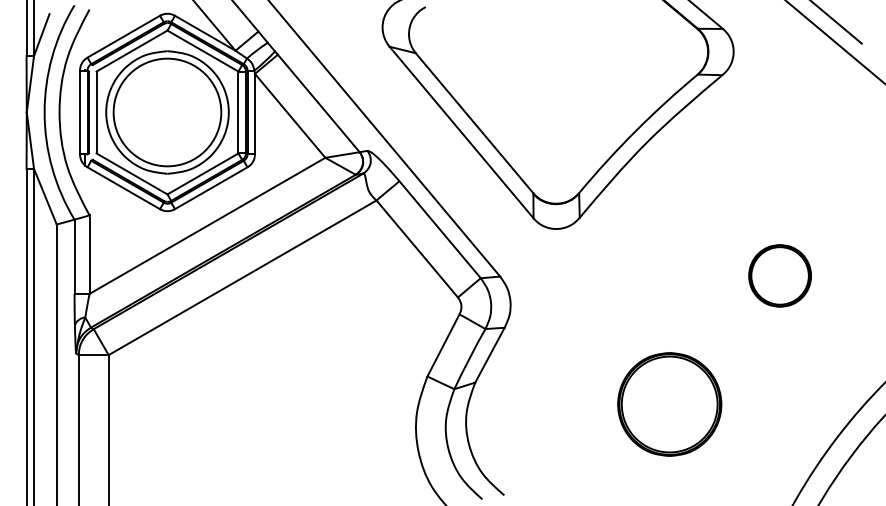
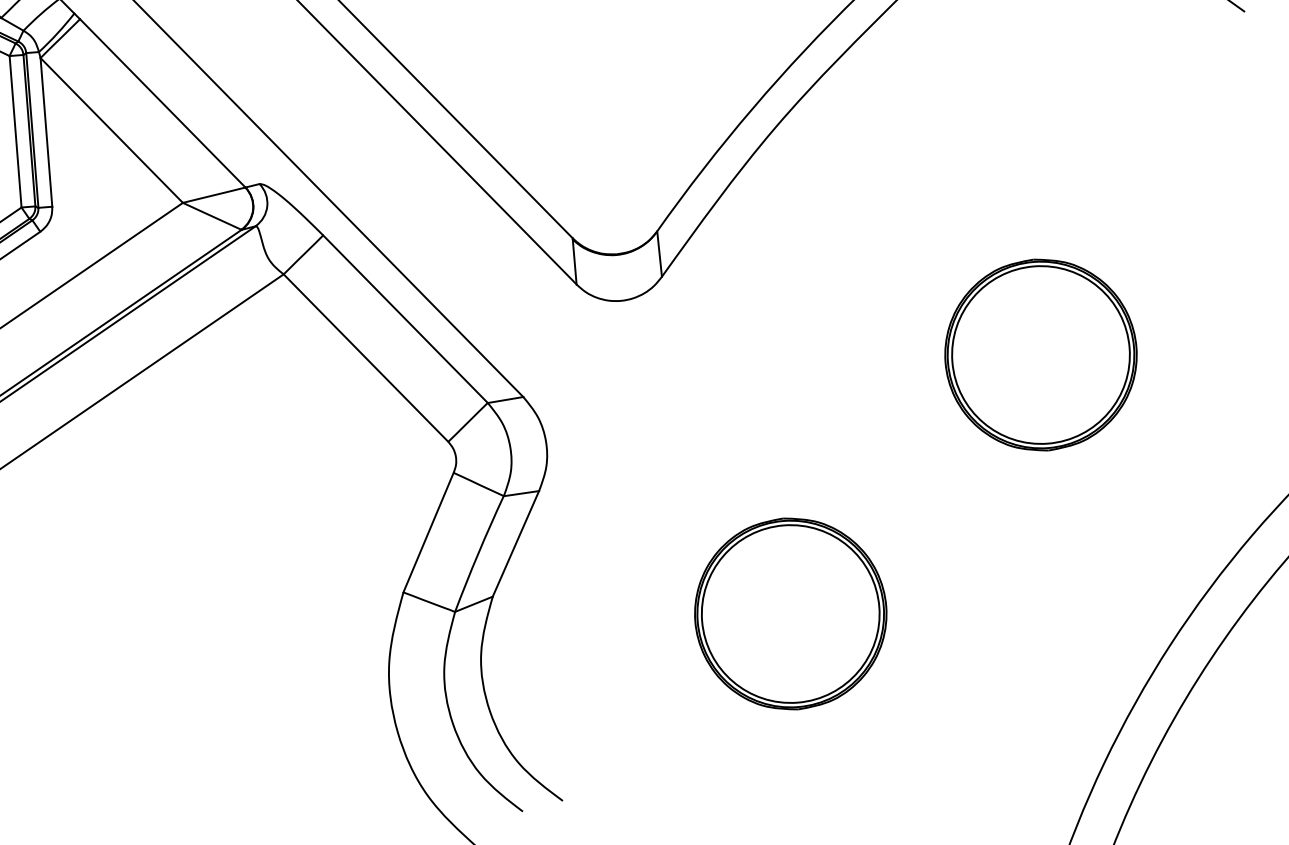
part: (779, 275) -> (1039, 354), size x1.67
part: (669, 404) -> (790, 614), moved

